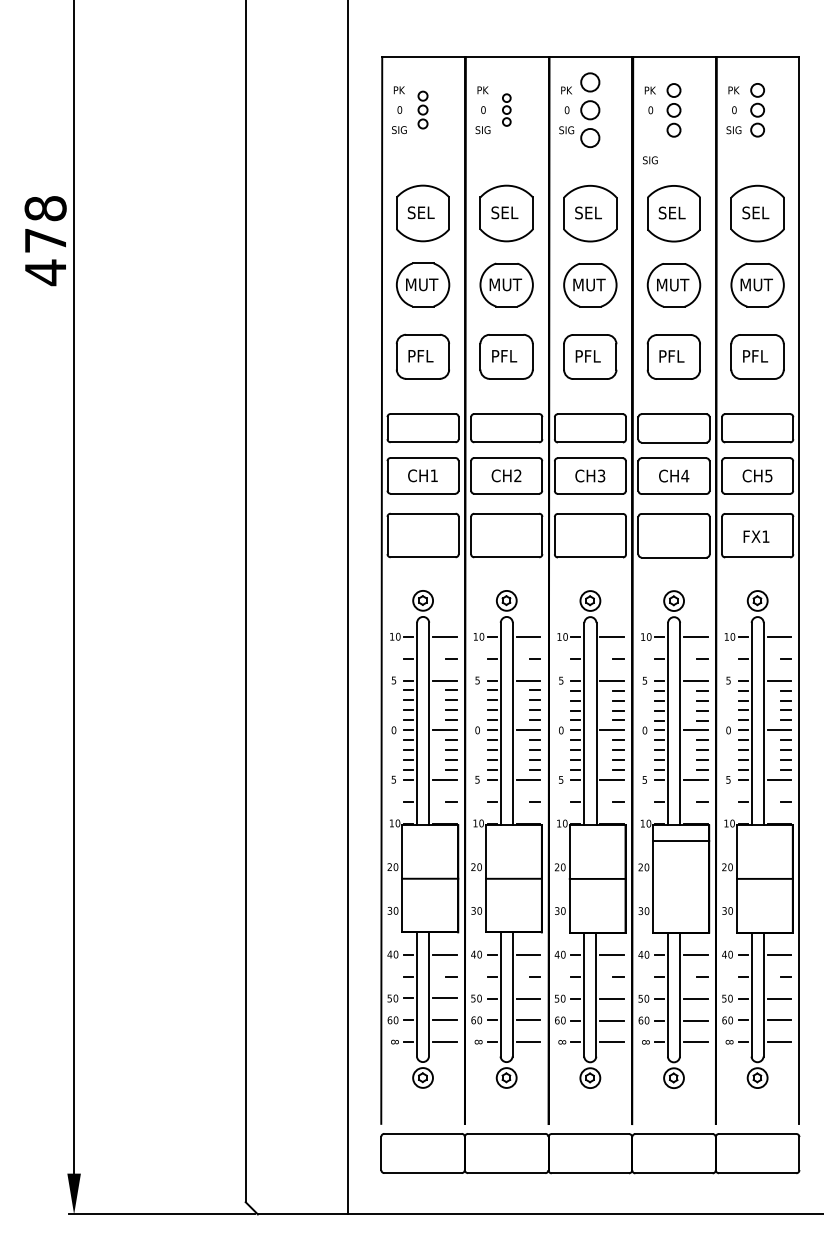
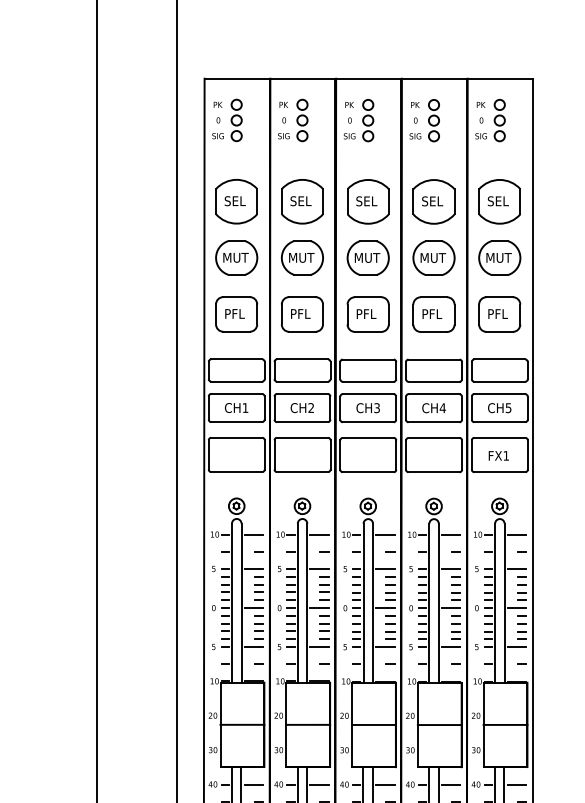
part: (422, 109) -> (236, 119), size x1.43
part: (506, 109) -> (302, 119), size x1.67
part: (590, 110) -> (368, 120), size x0.71
text: (650, 160) -> (415, 136), moved
line: (681, 841) -> (439, 725), moved

